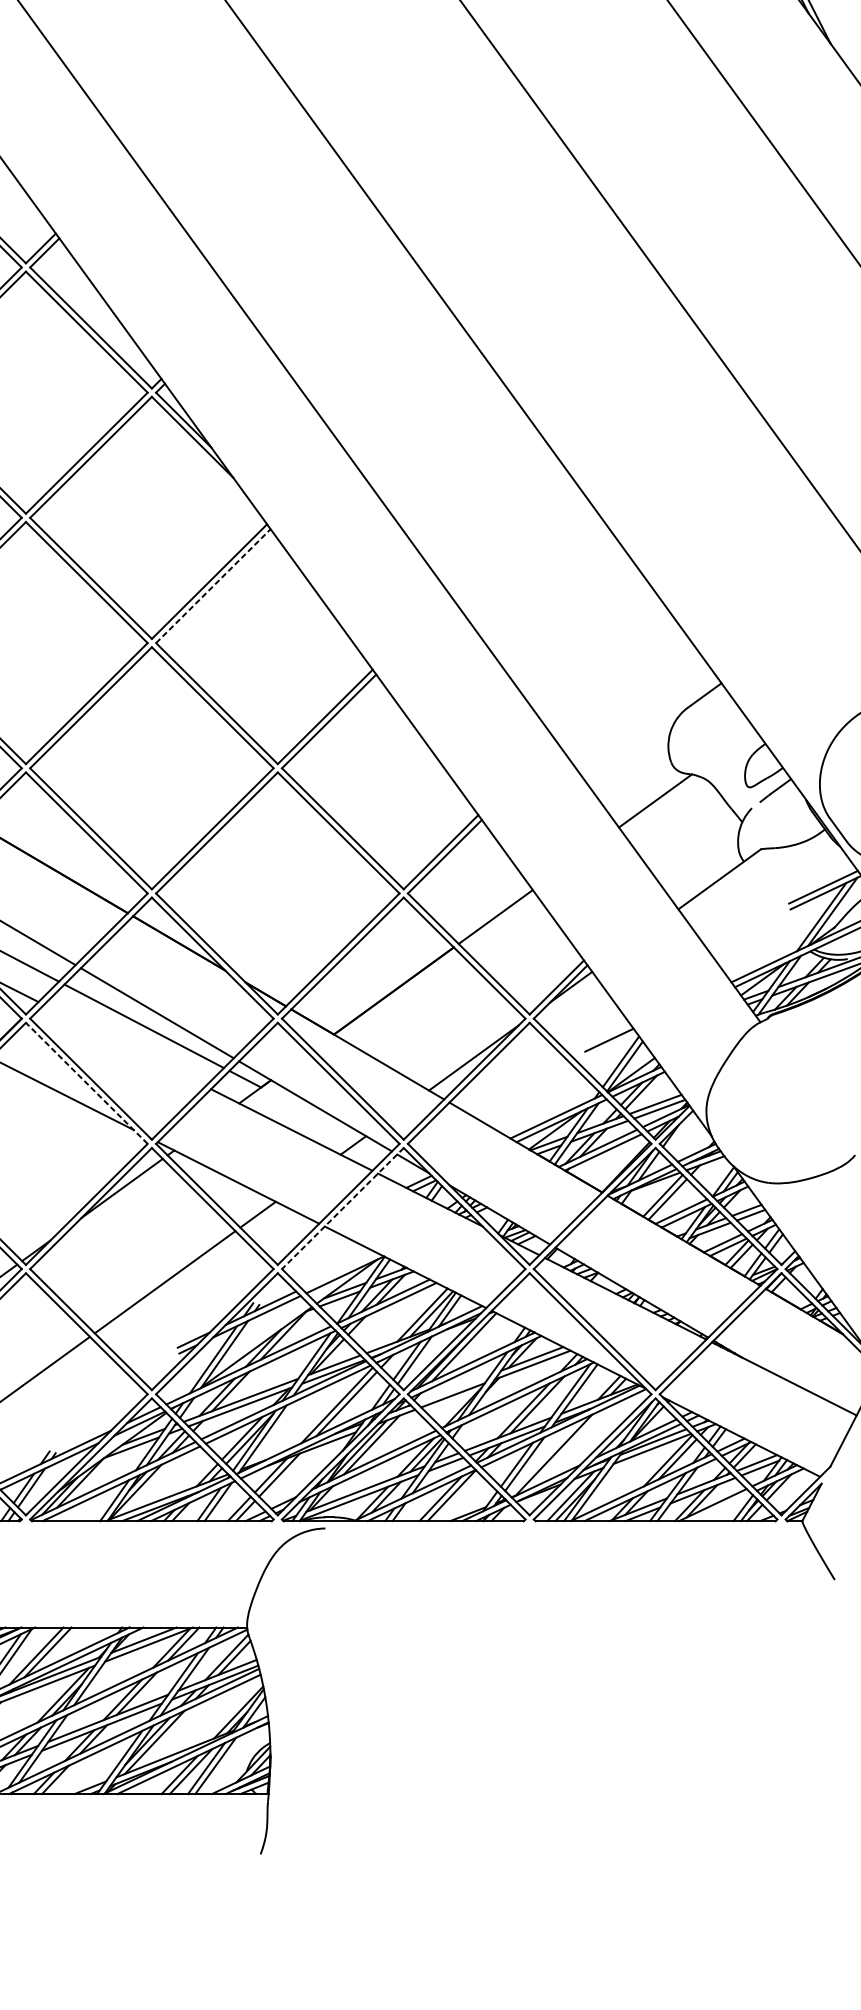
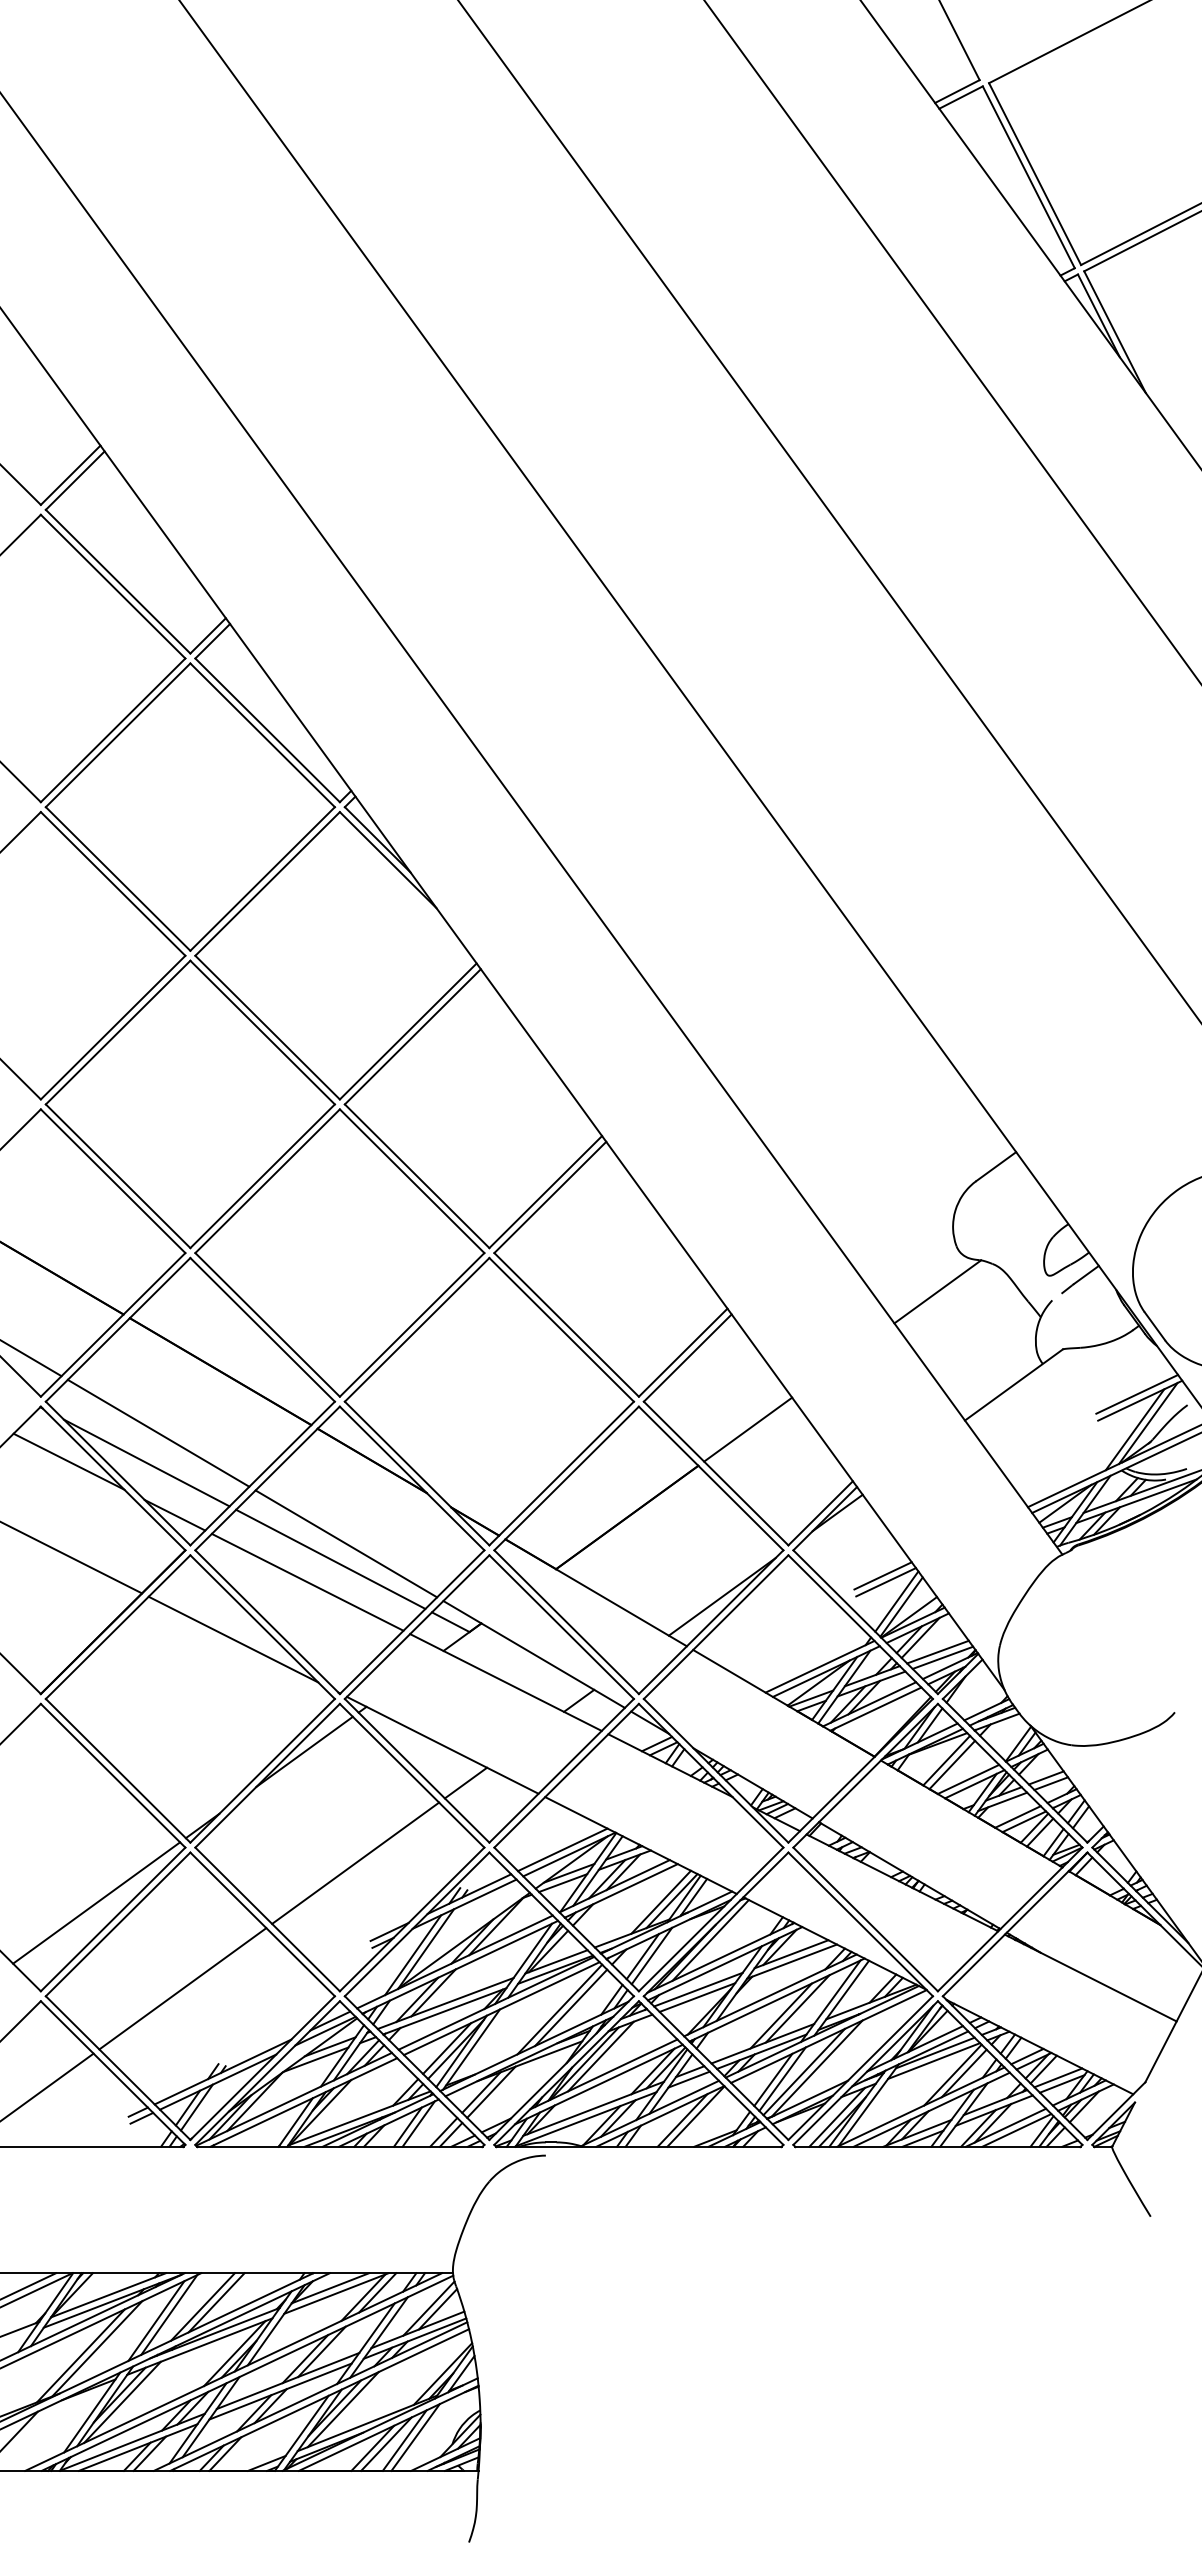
line: (213, 585) -> (412, 1036), dashed -> solid
line: (124, 1044) -> (307, 1581), added
line: (611, 1045) -> (885, 1582), added
line: (86, 1083) -> (262, 1627), dashed -> solid
line: (342, 1208) -> (566, 1775), dashed -> solid
line: (339, 1270) -> (562, 1849), added
line: (453, 1388) -> (698, 1989), added
line: (542, 1457) -> (803, 2071), added
line: (721, 1507) -> (1016, 2130), added

